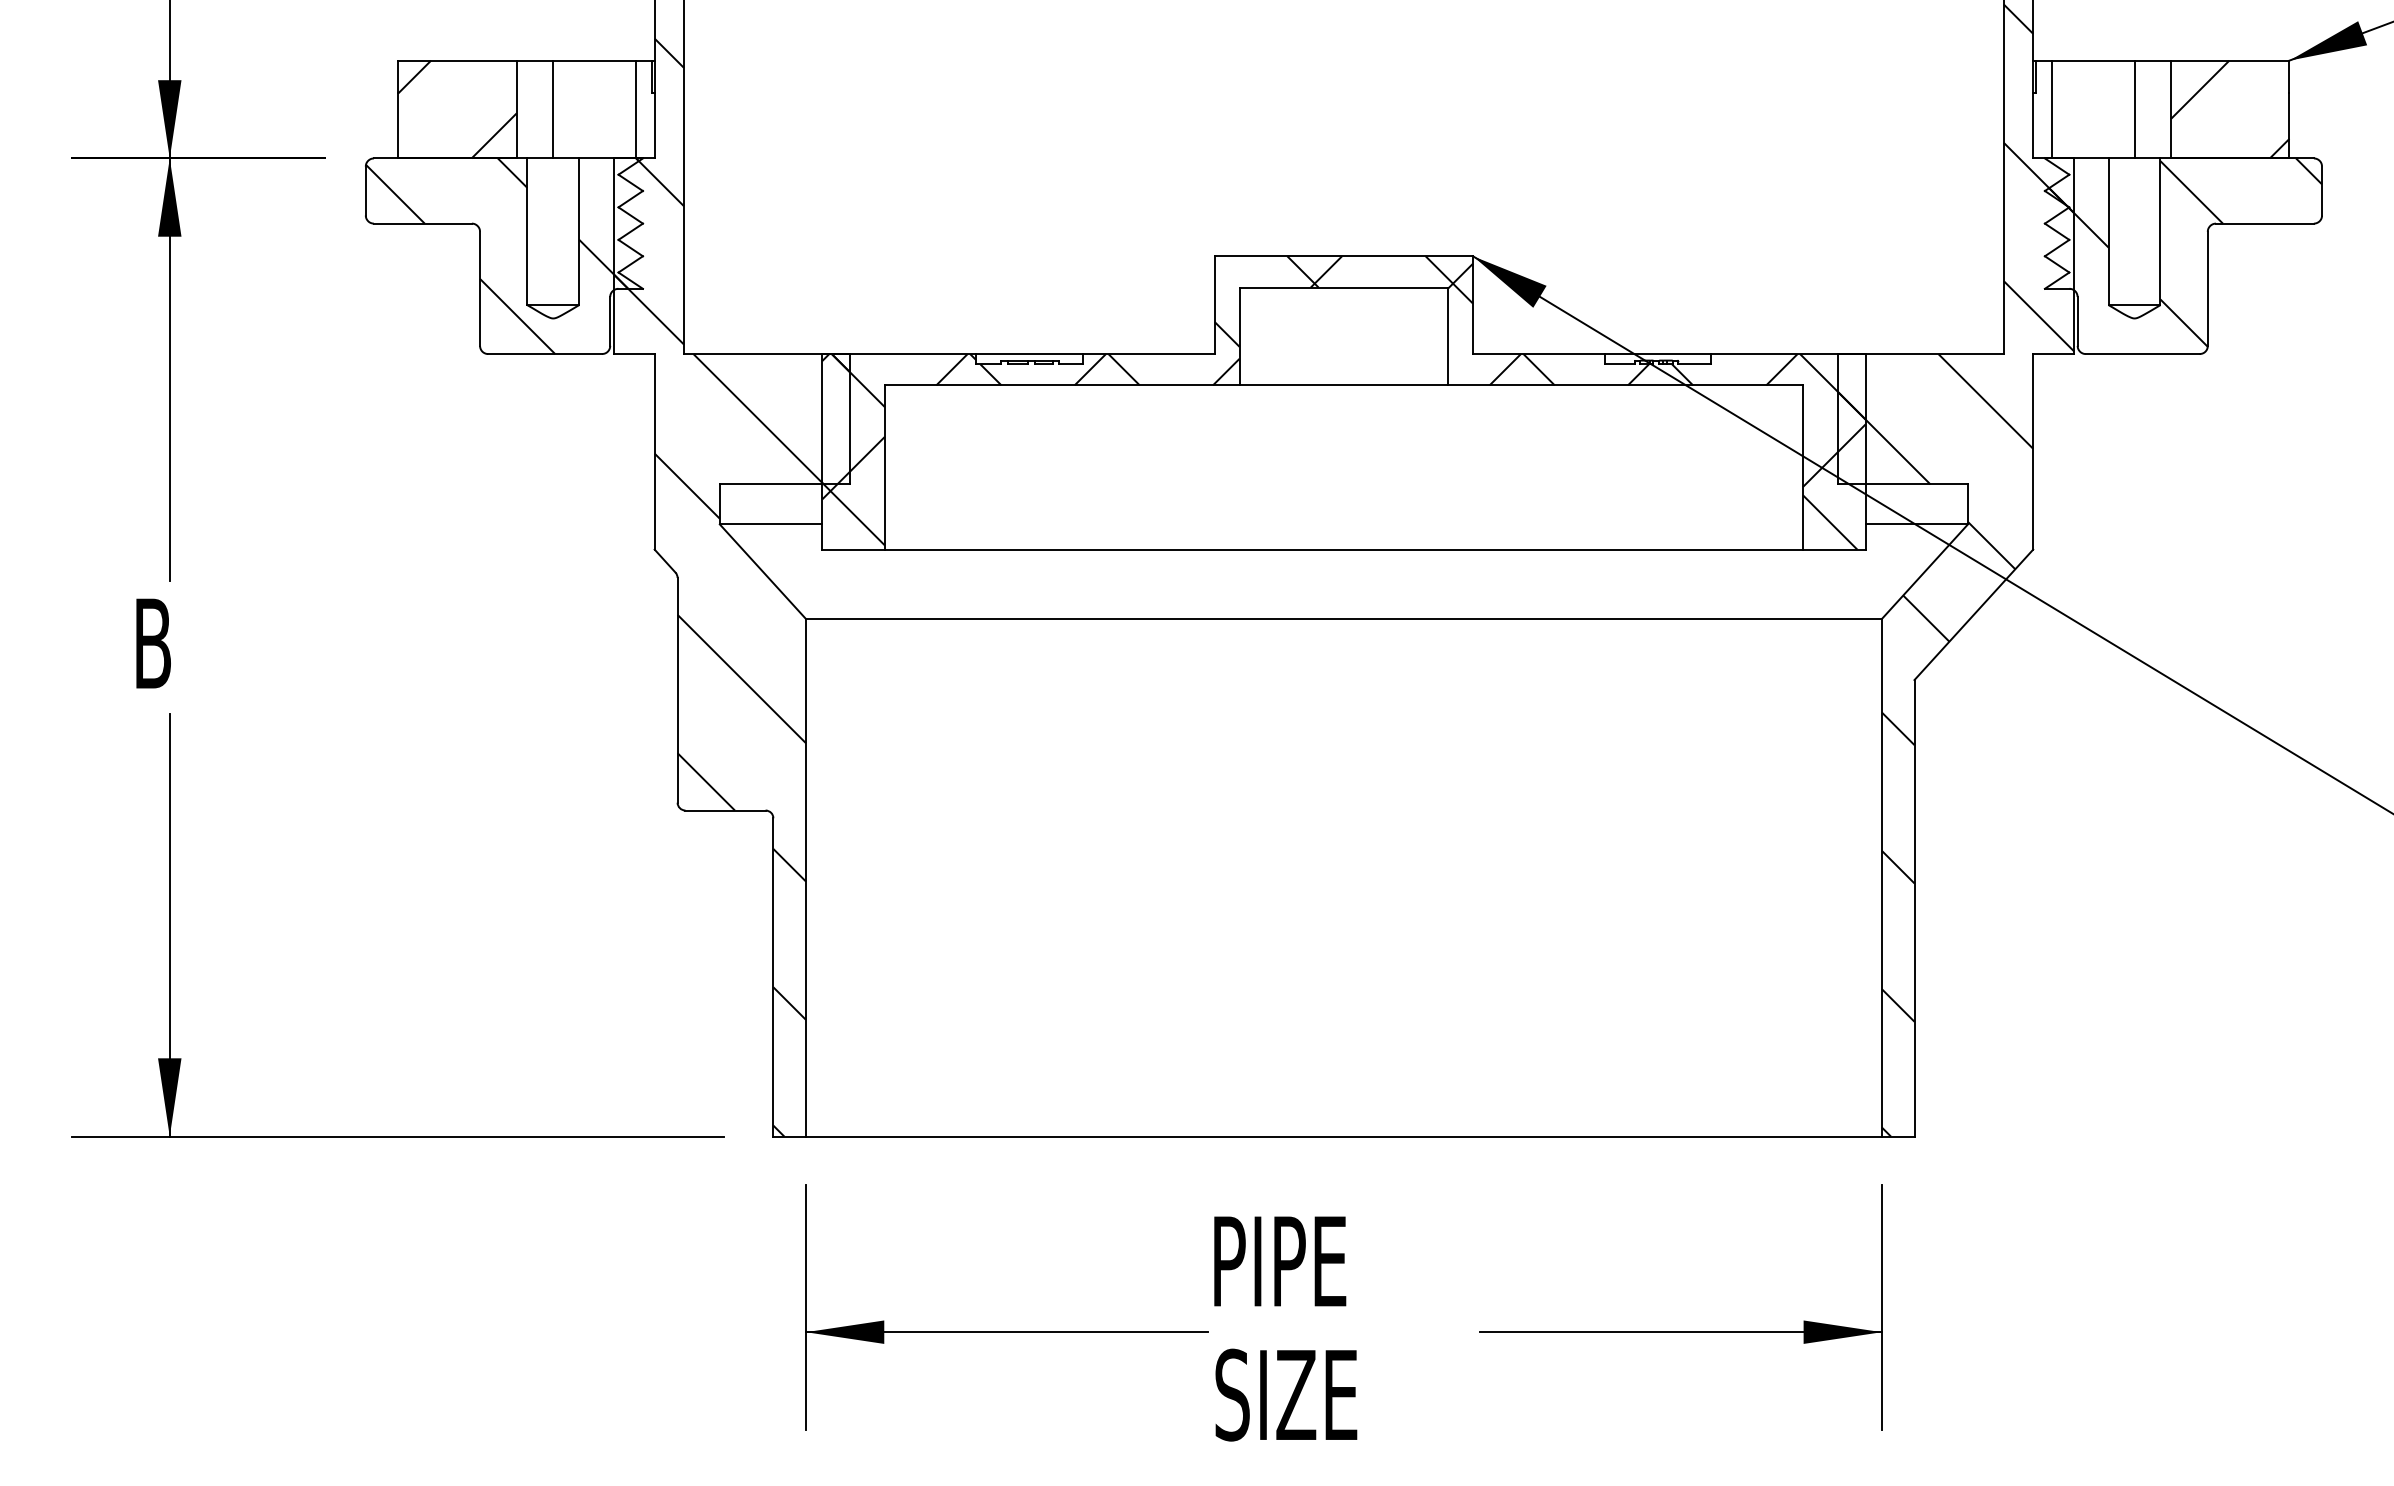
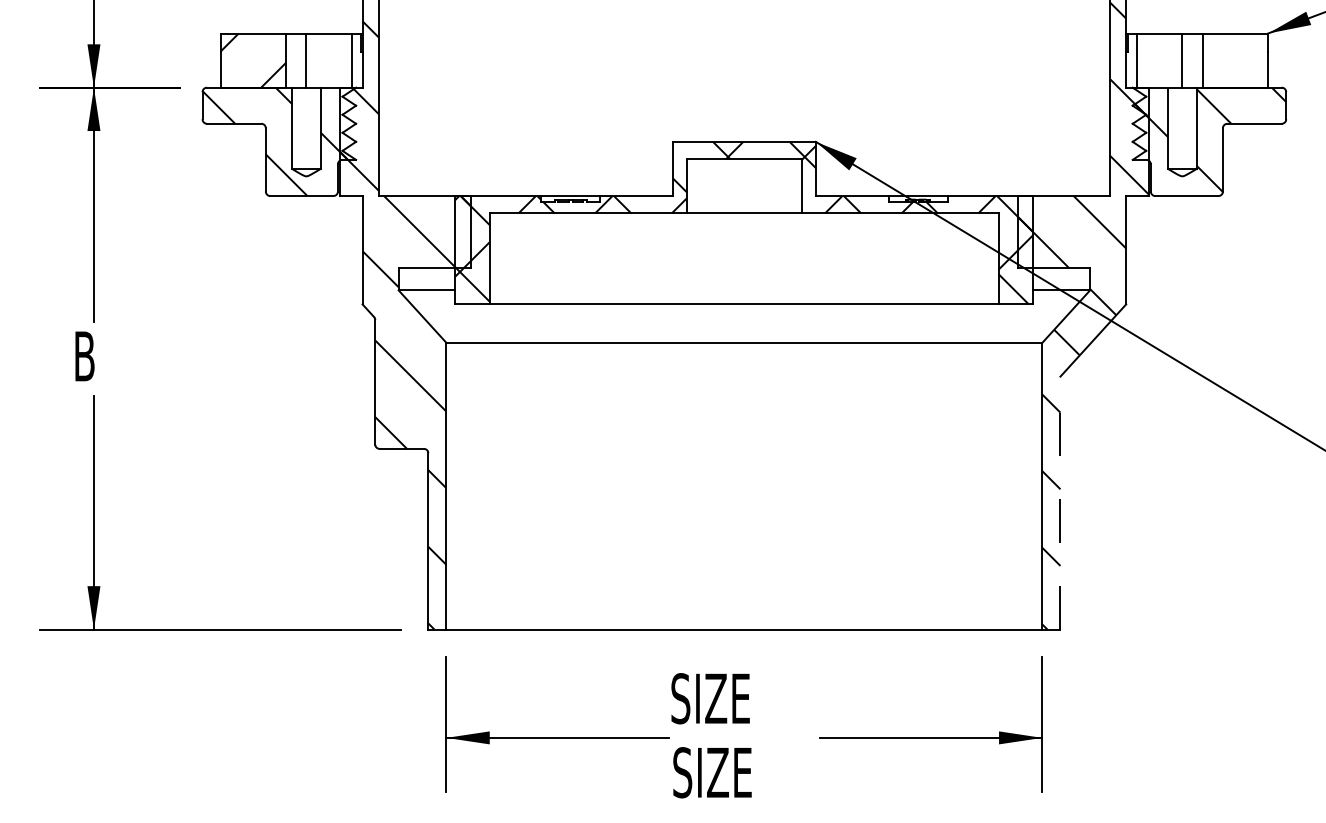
hatch: (2230, 109) -> (1235, 60), removed
line: (1914, 907) -> (1060, 502), solid -> dashed
text: (1282, 1261) -> (710, 698), PIPE -> SIZE

